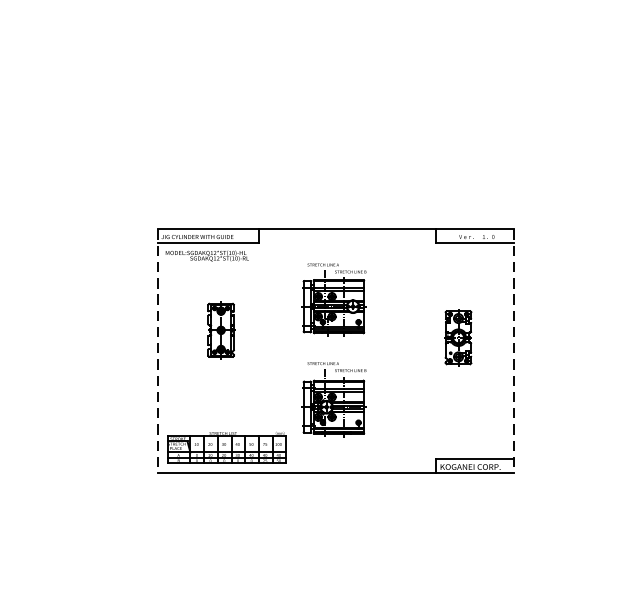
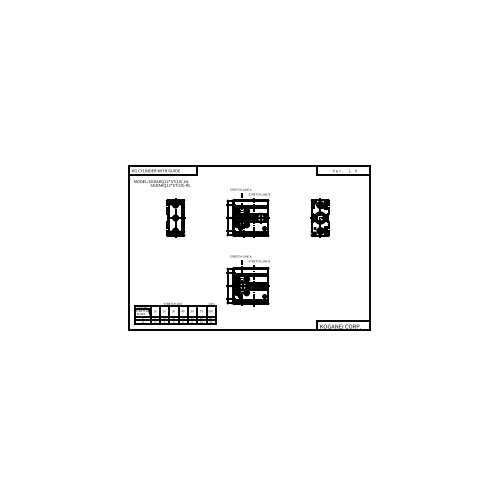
part: (220, 329) -> (175, 217), moved
part: (458, 336) -> (320, 217), moved
line: (158, 351) -> (129, 248), dashed -> solid
line: (513, 351) -> (369, 248), dashed -> solid

